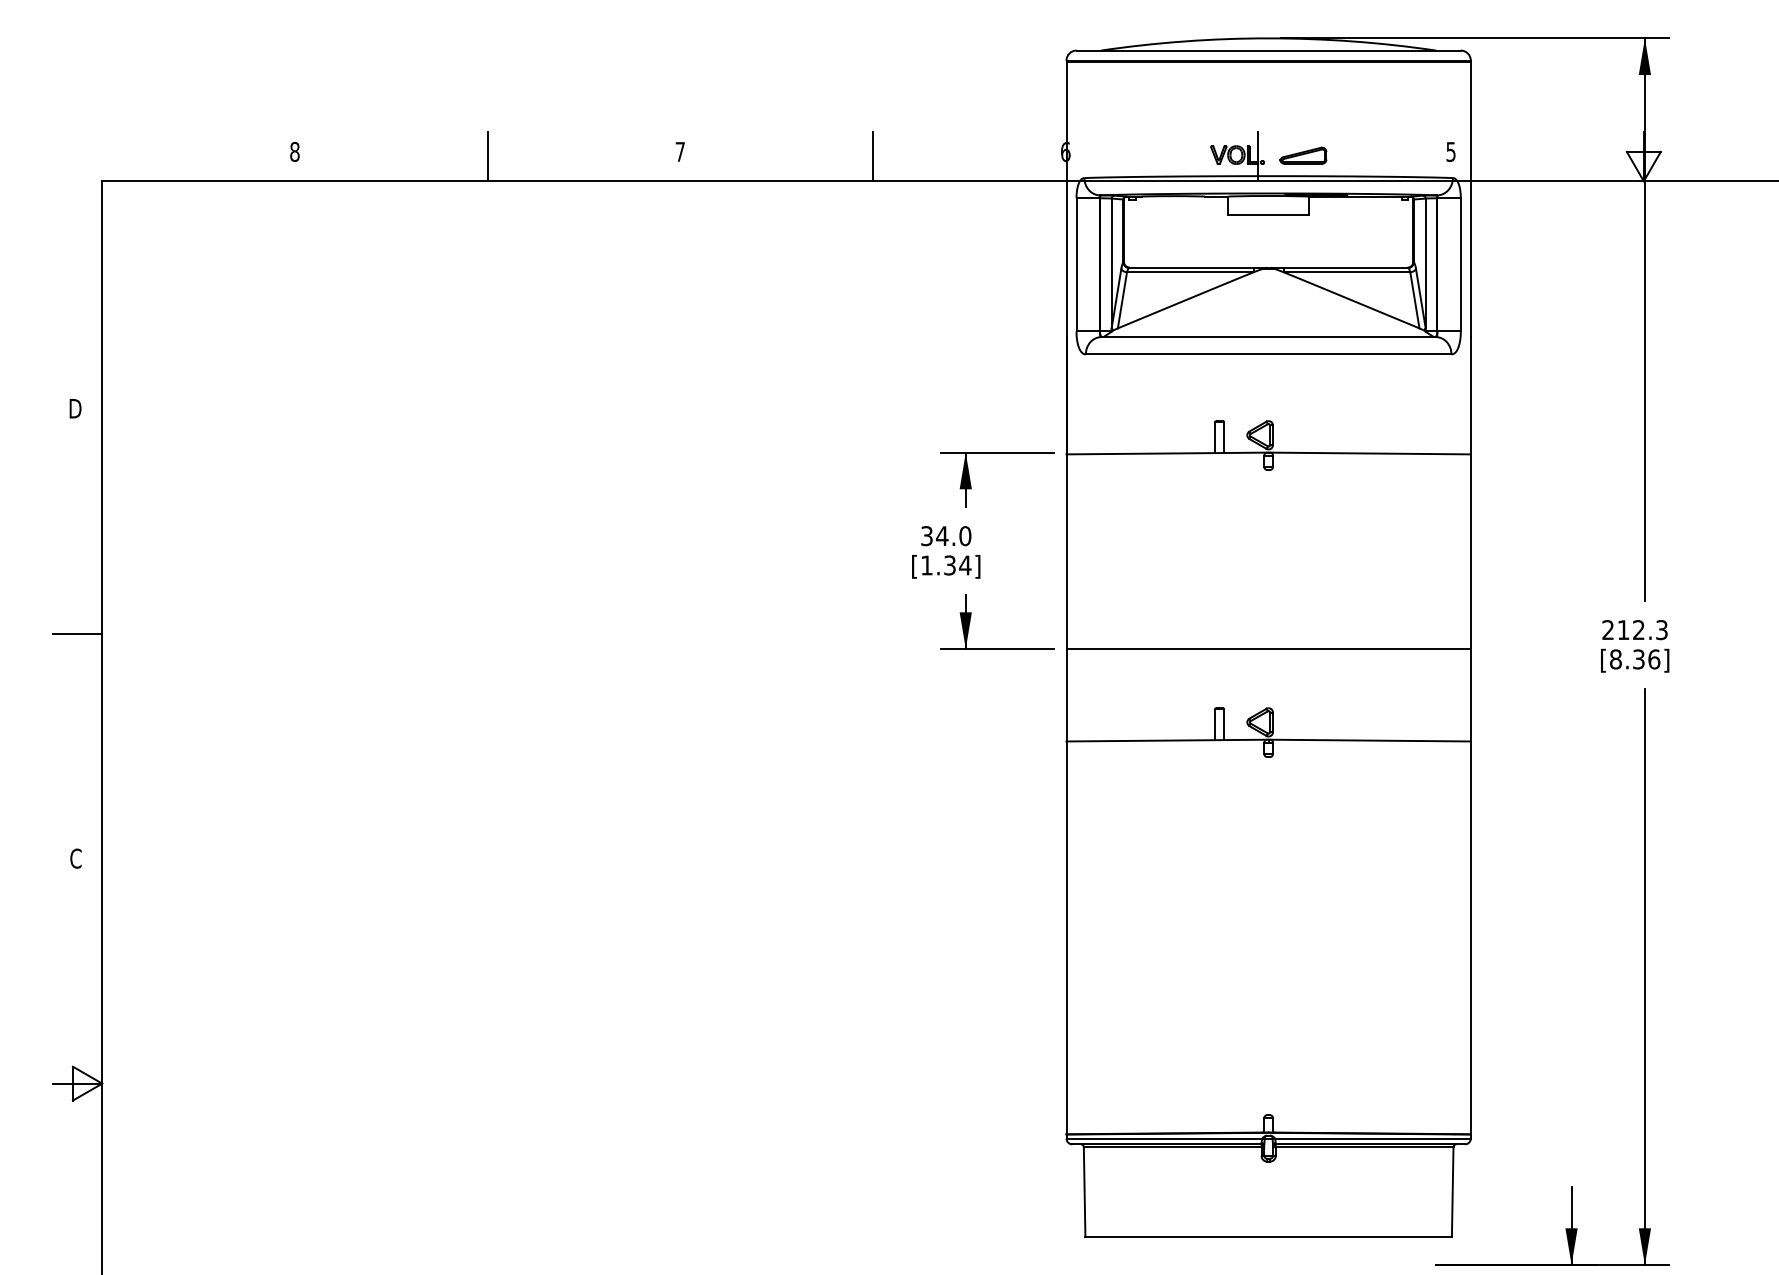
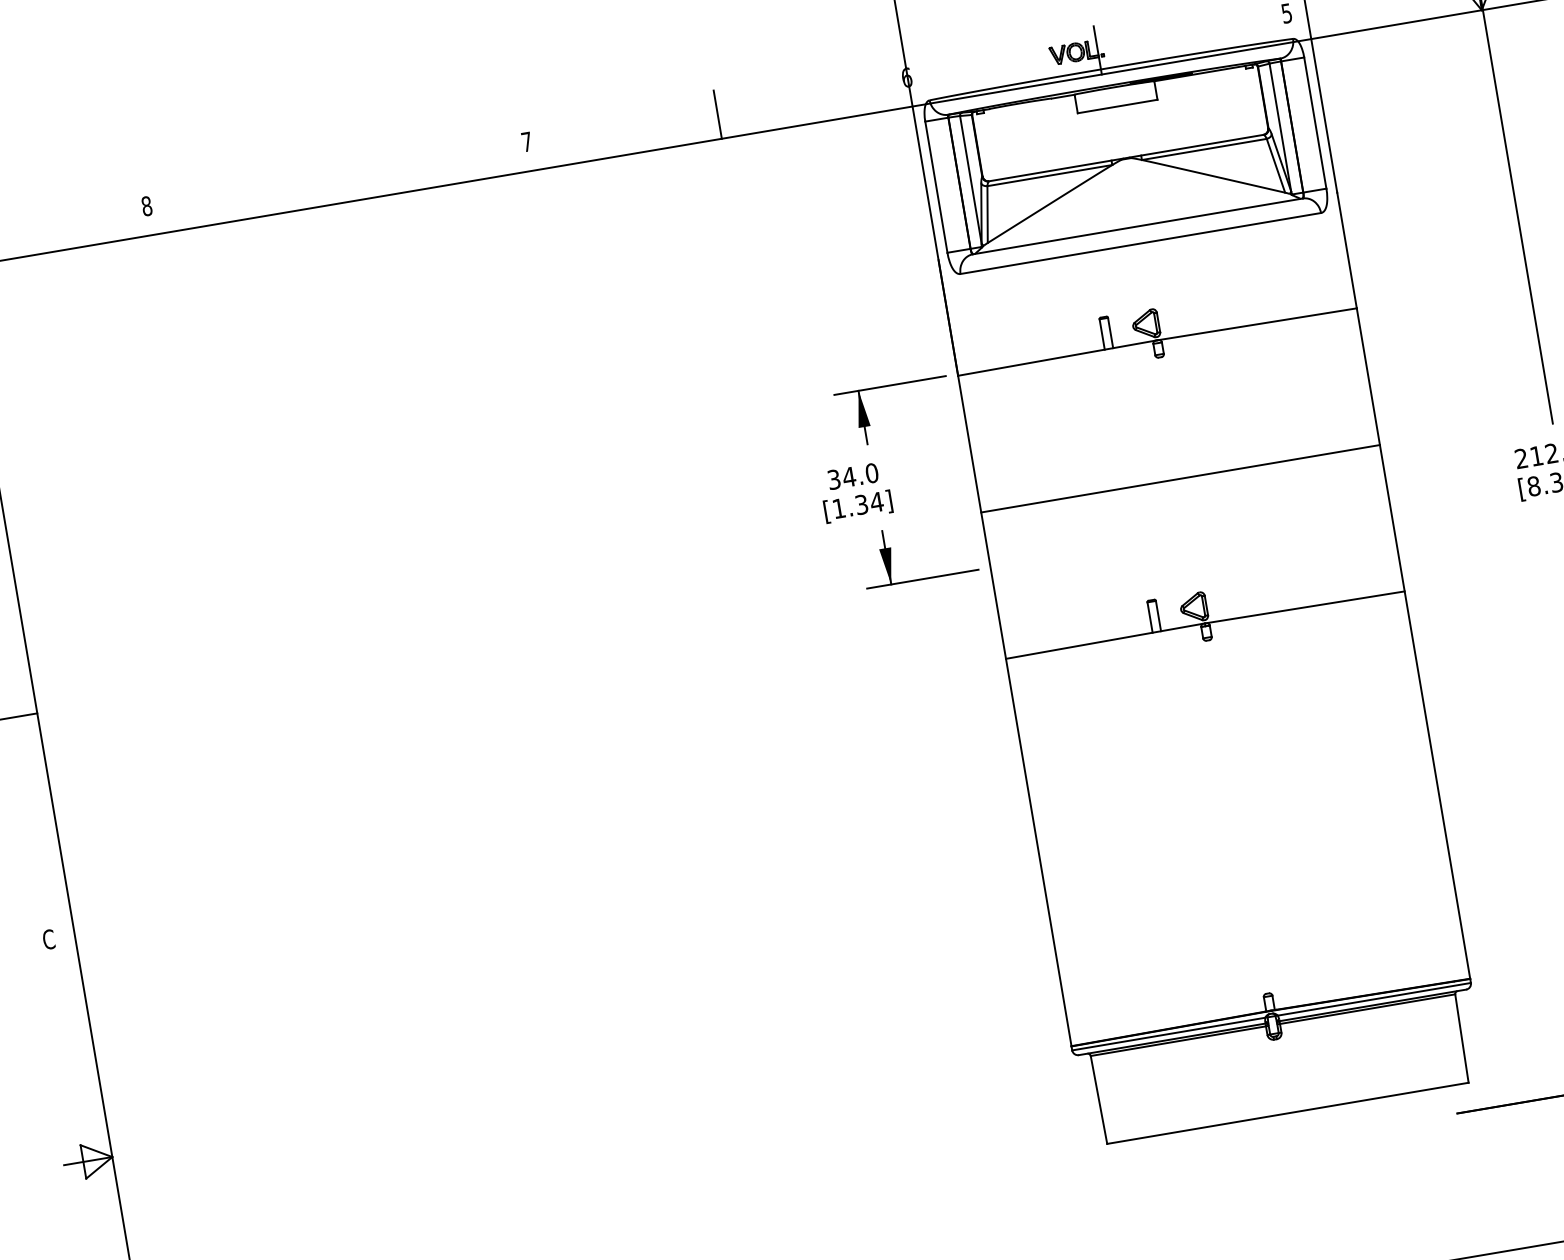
part: (1303, 155) -> (1141, 41), removed
line: (487, 156) -> (337, 178), removed
line: (1268, 649) -> (1180, 479), moved

